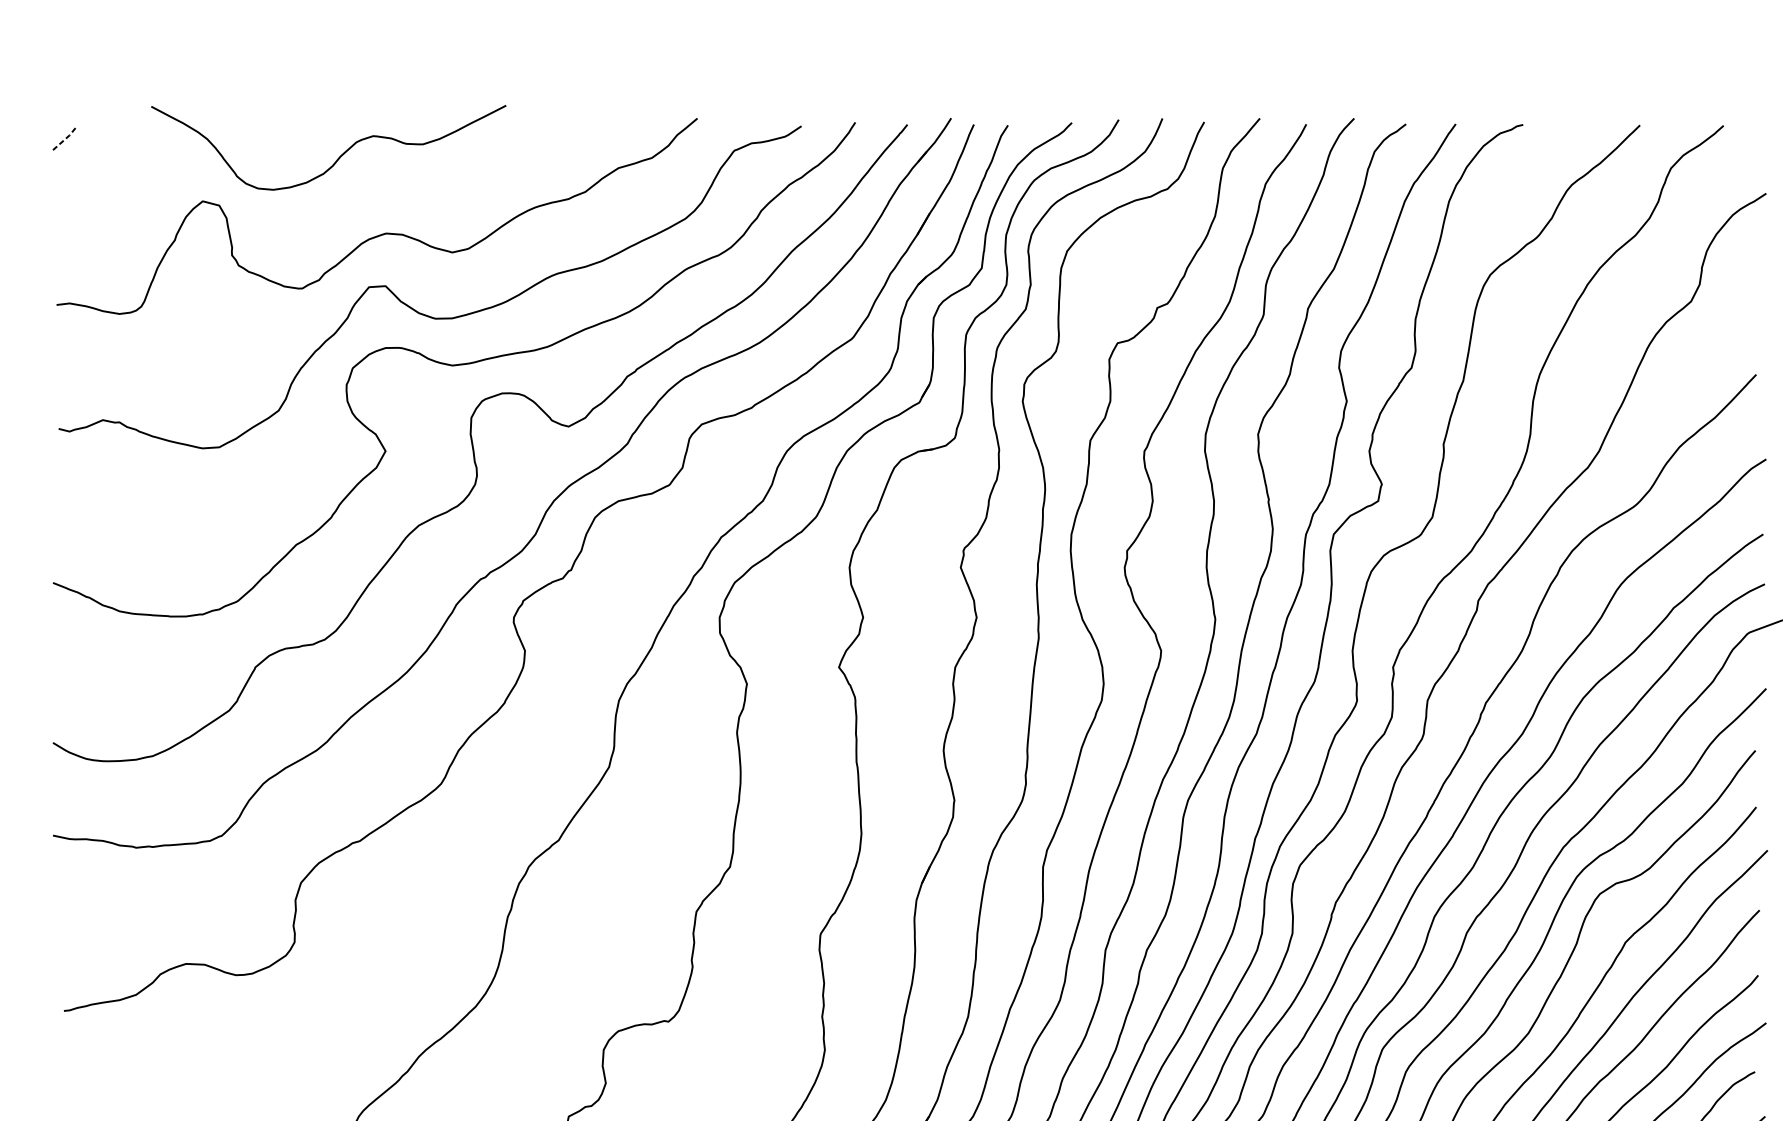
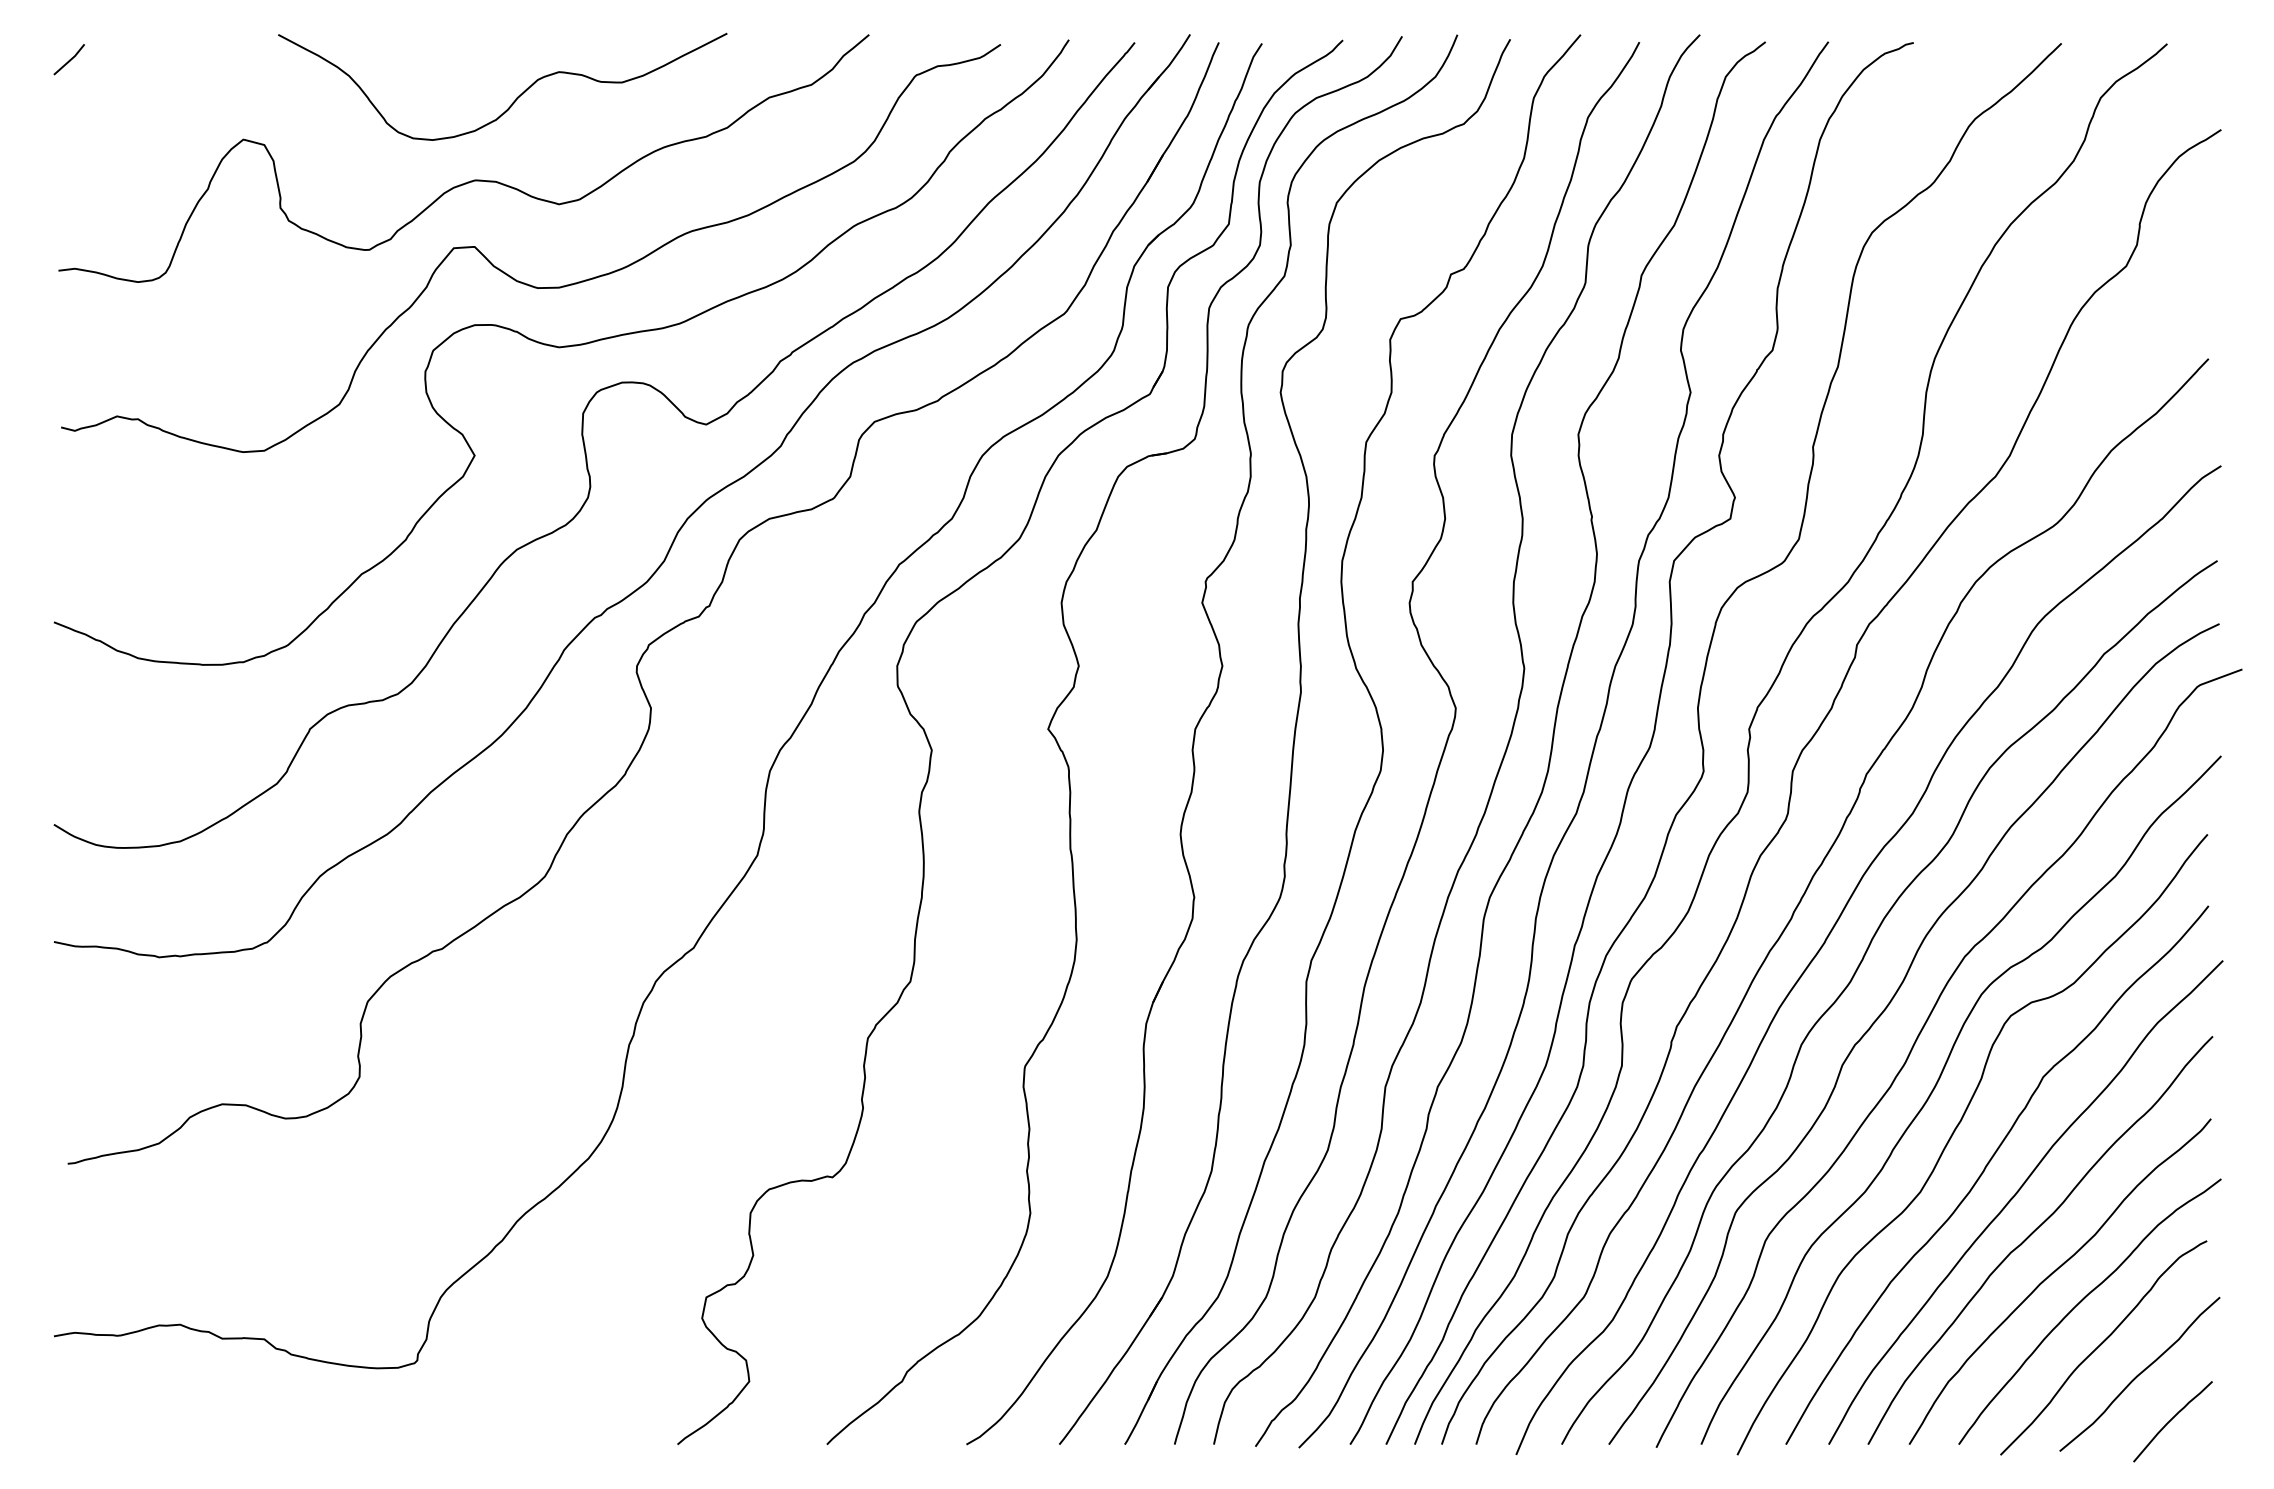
line: (66, 138) -> (70, 60), dashed -> solid
curve: (339, 156) -> (516, 97), moved

